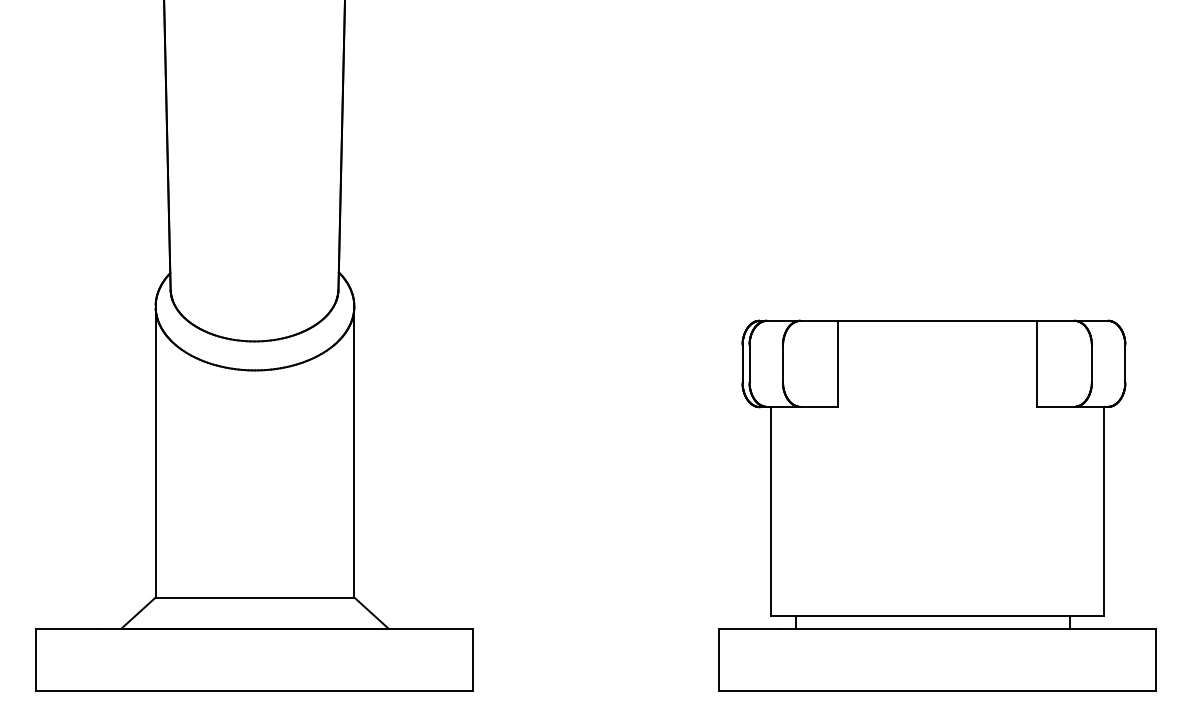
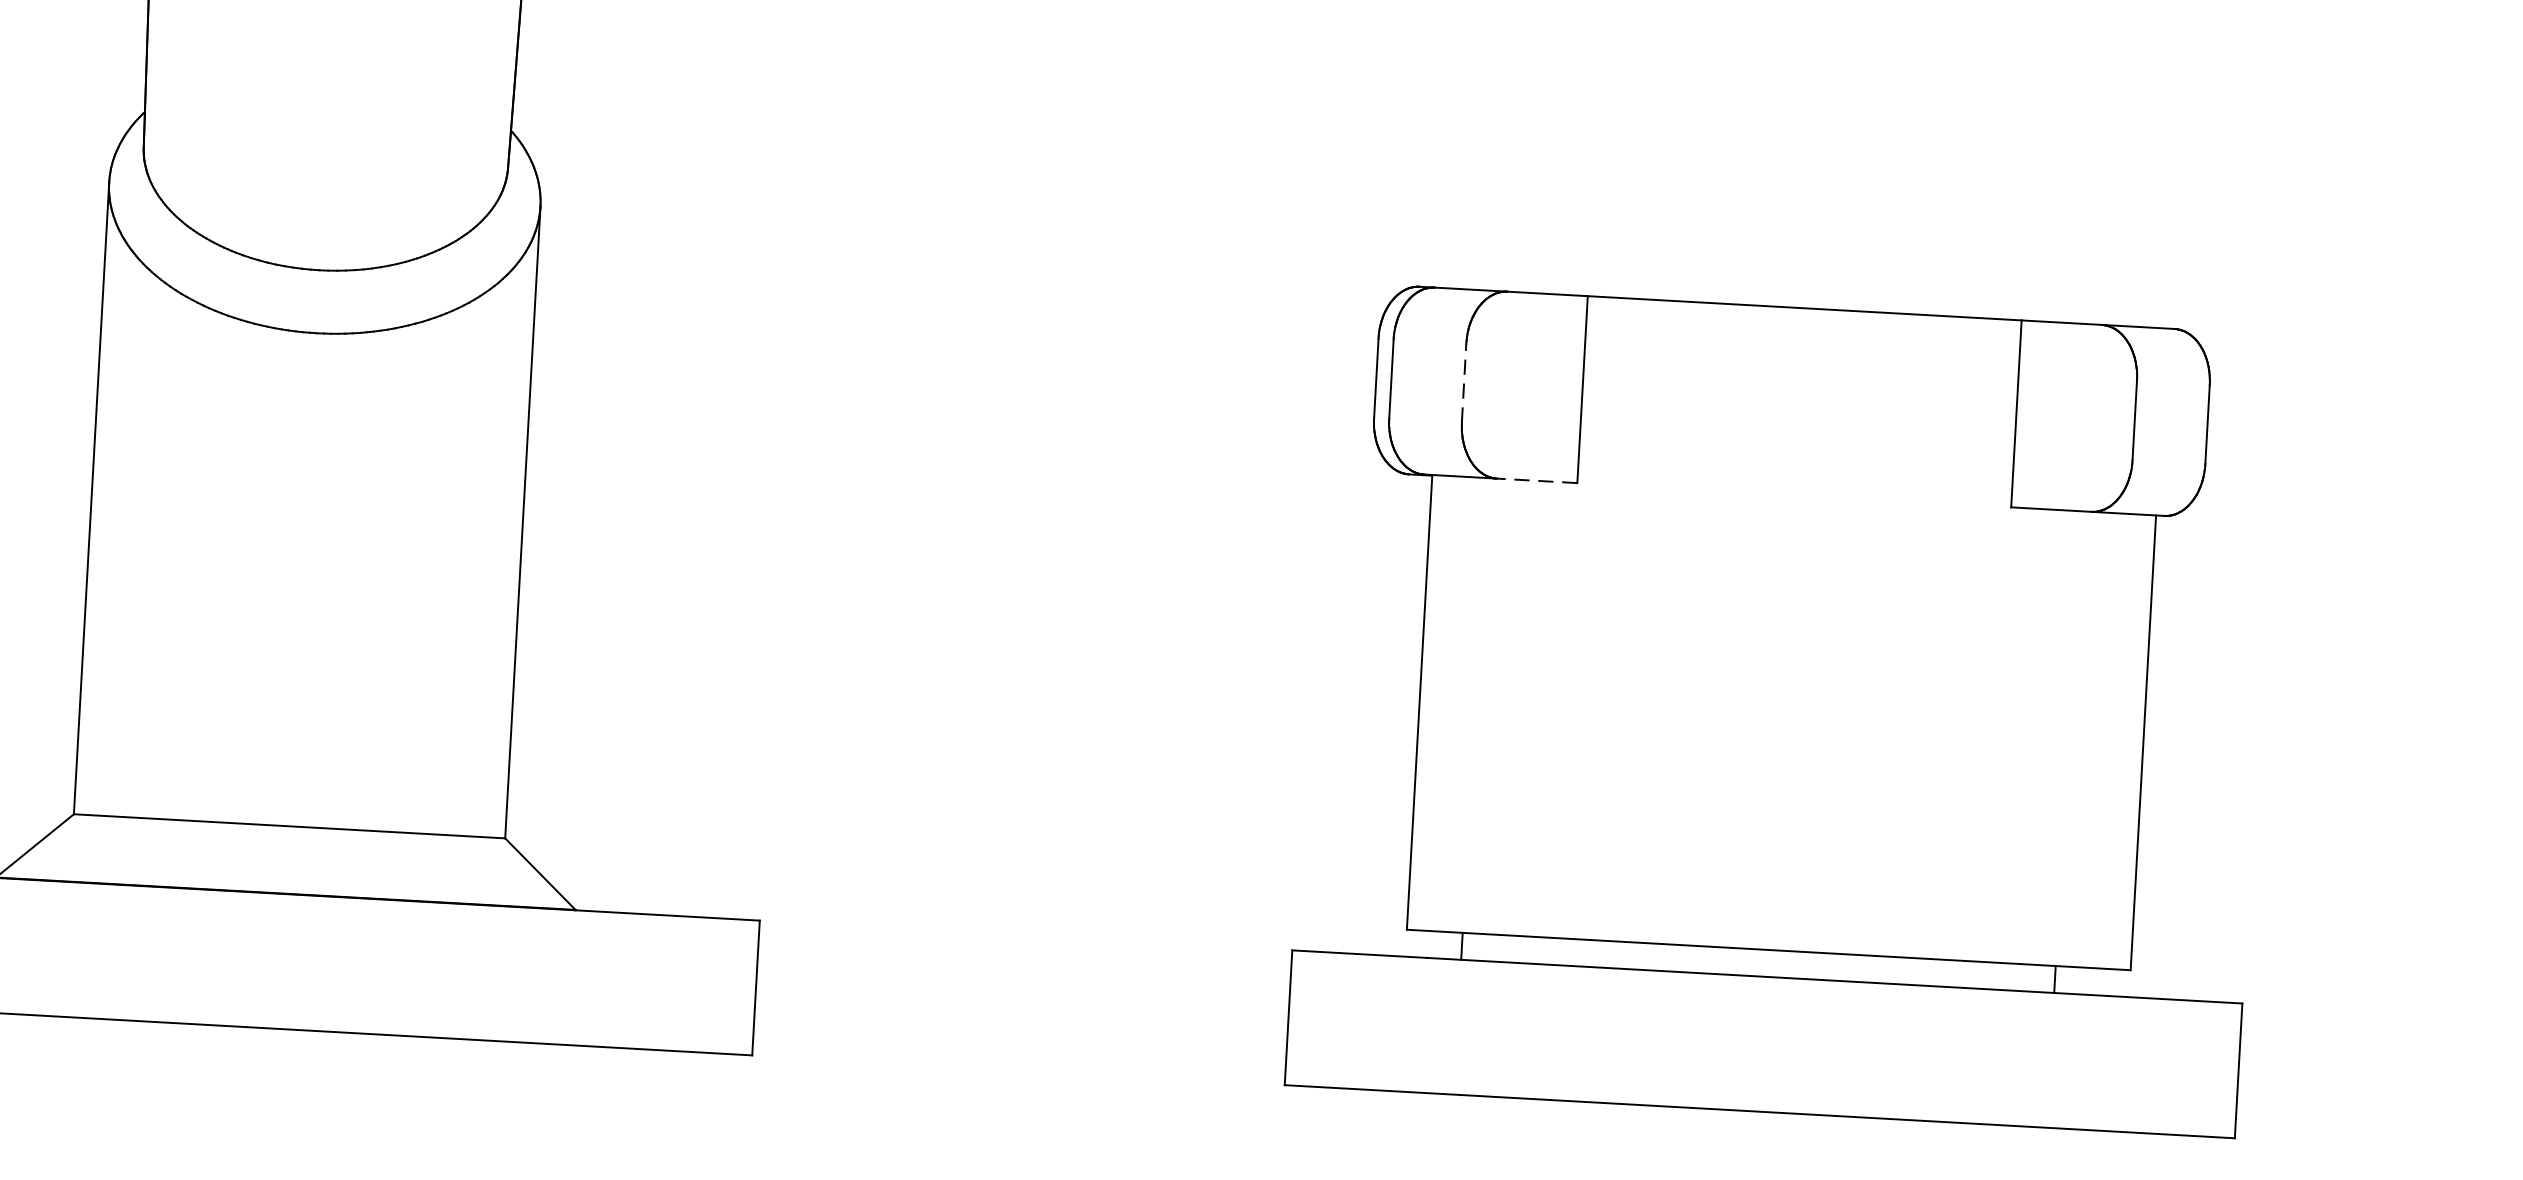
line: (782, 363) -> (1463, 382), solid -> dashed
line: (819, 406) -> (1538, 480), solid -> dashed

